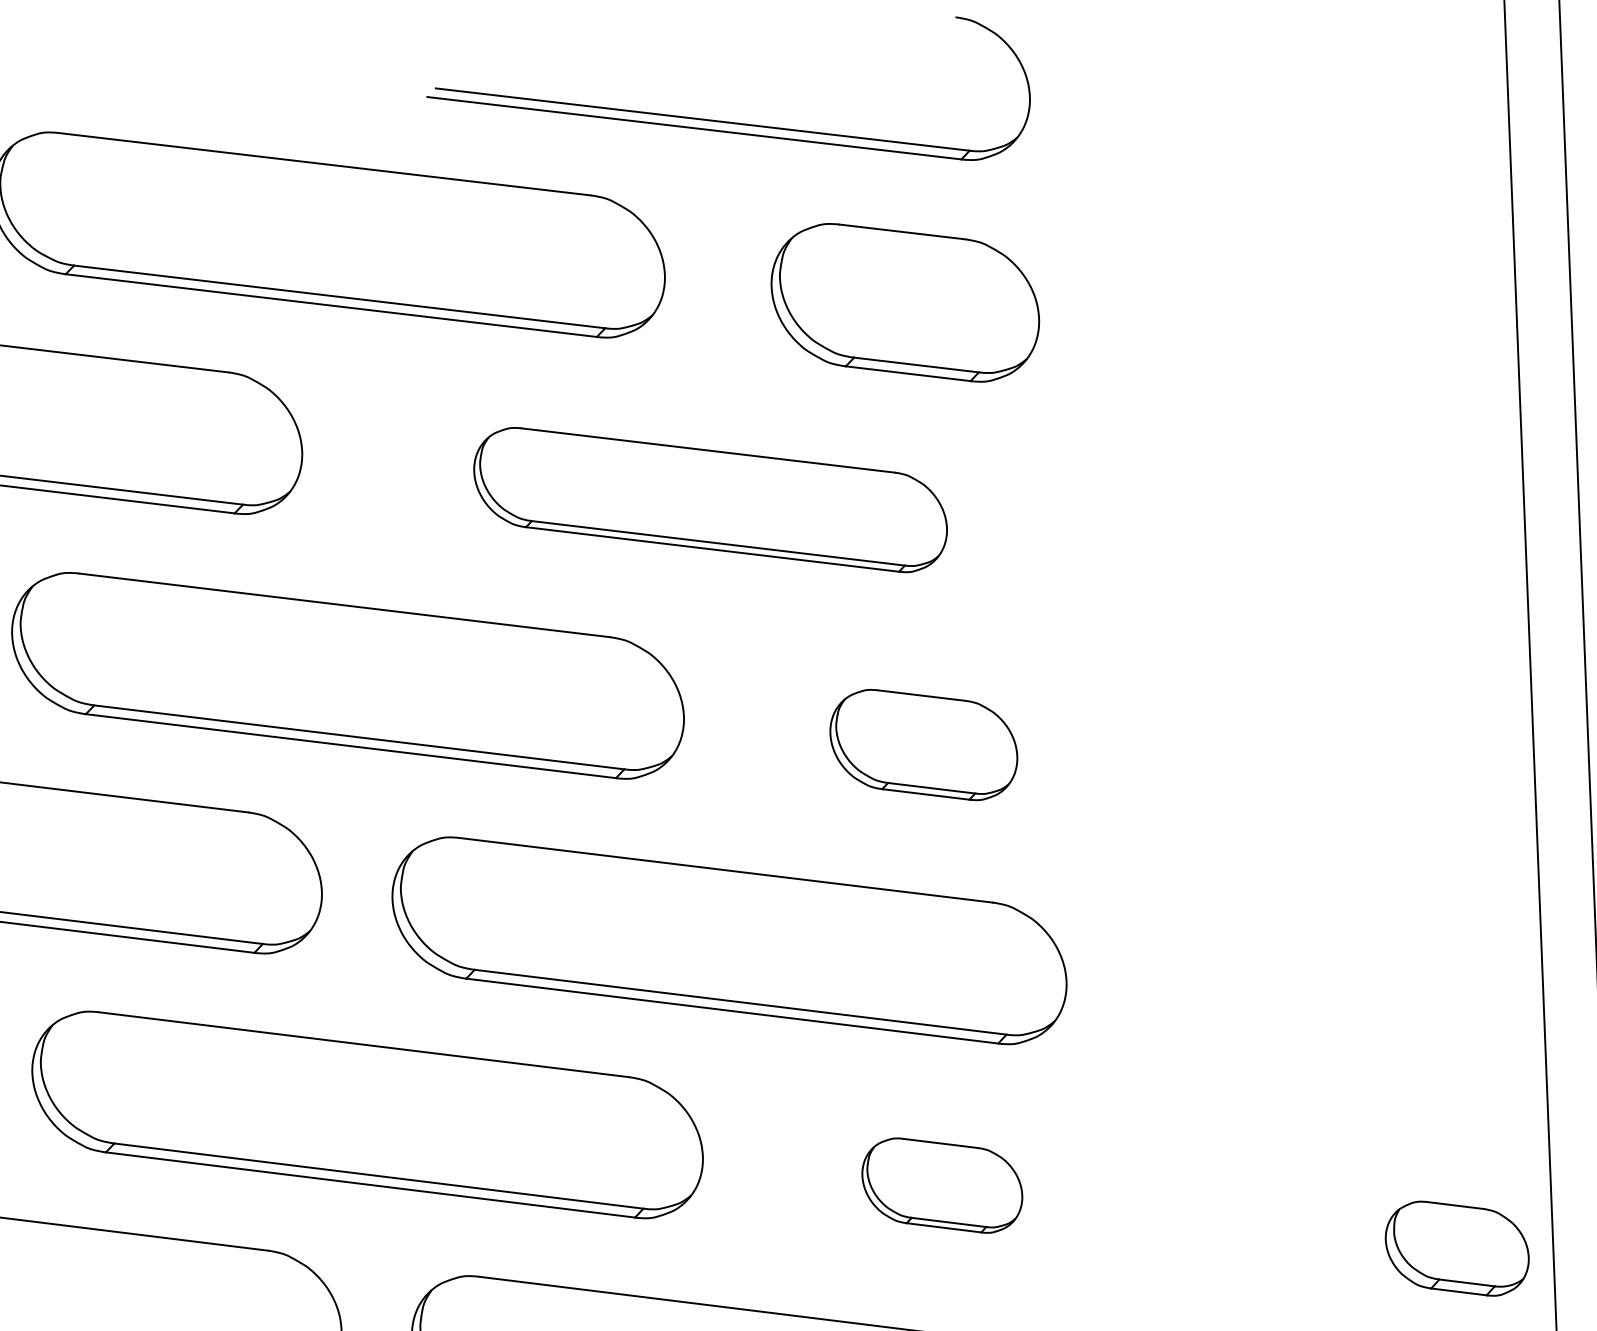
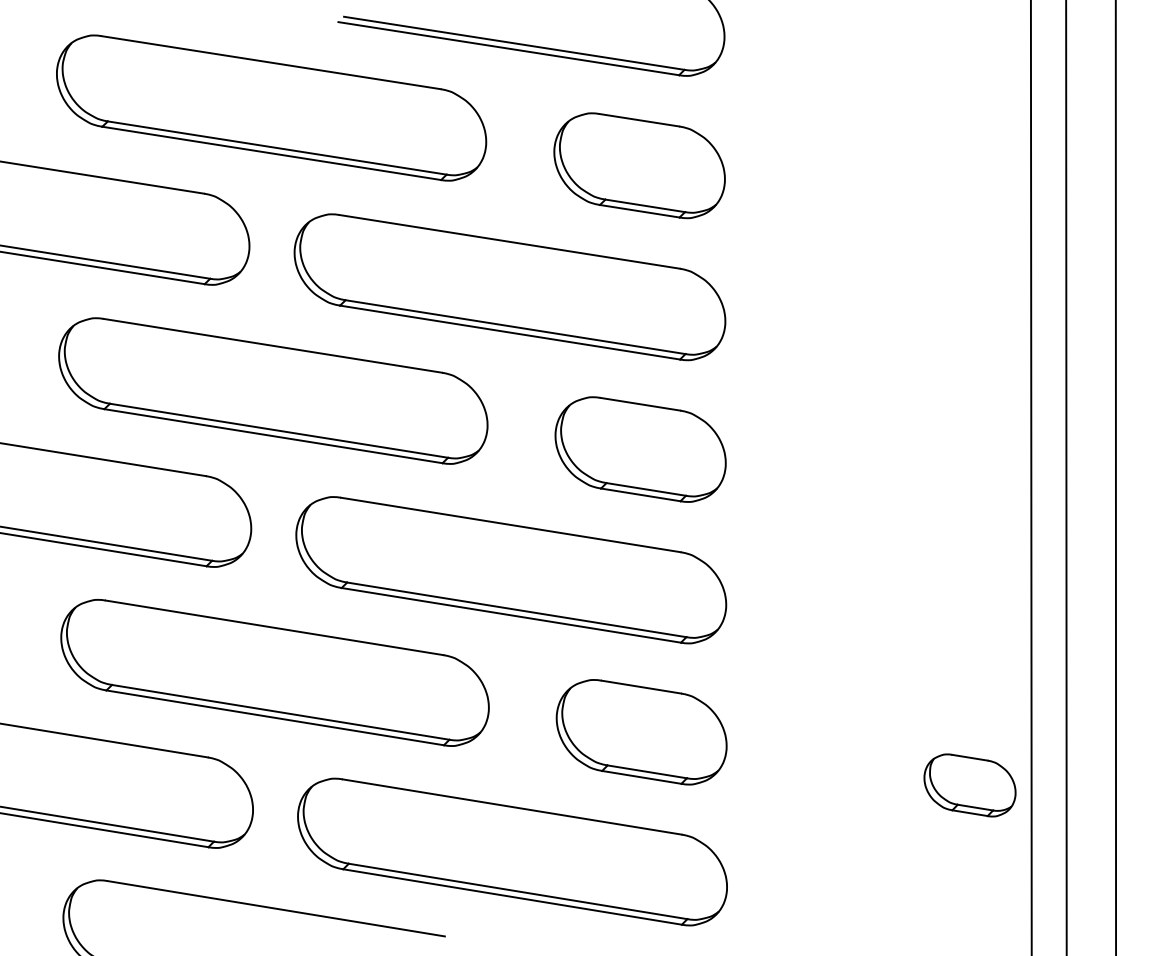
part: (709, 500) -> (509, 287), size x1.43
part: (923, 744) -> (640, 449), size x1.43
part: (942, 1185) -> (641, 732), size x1.67

